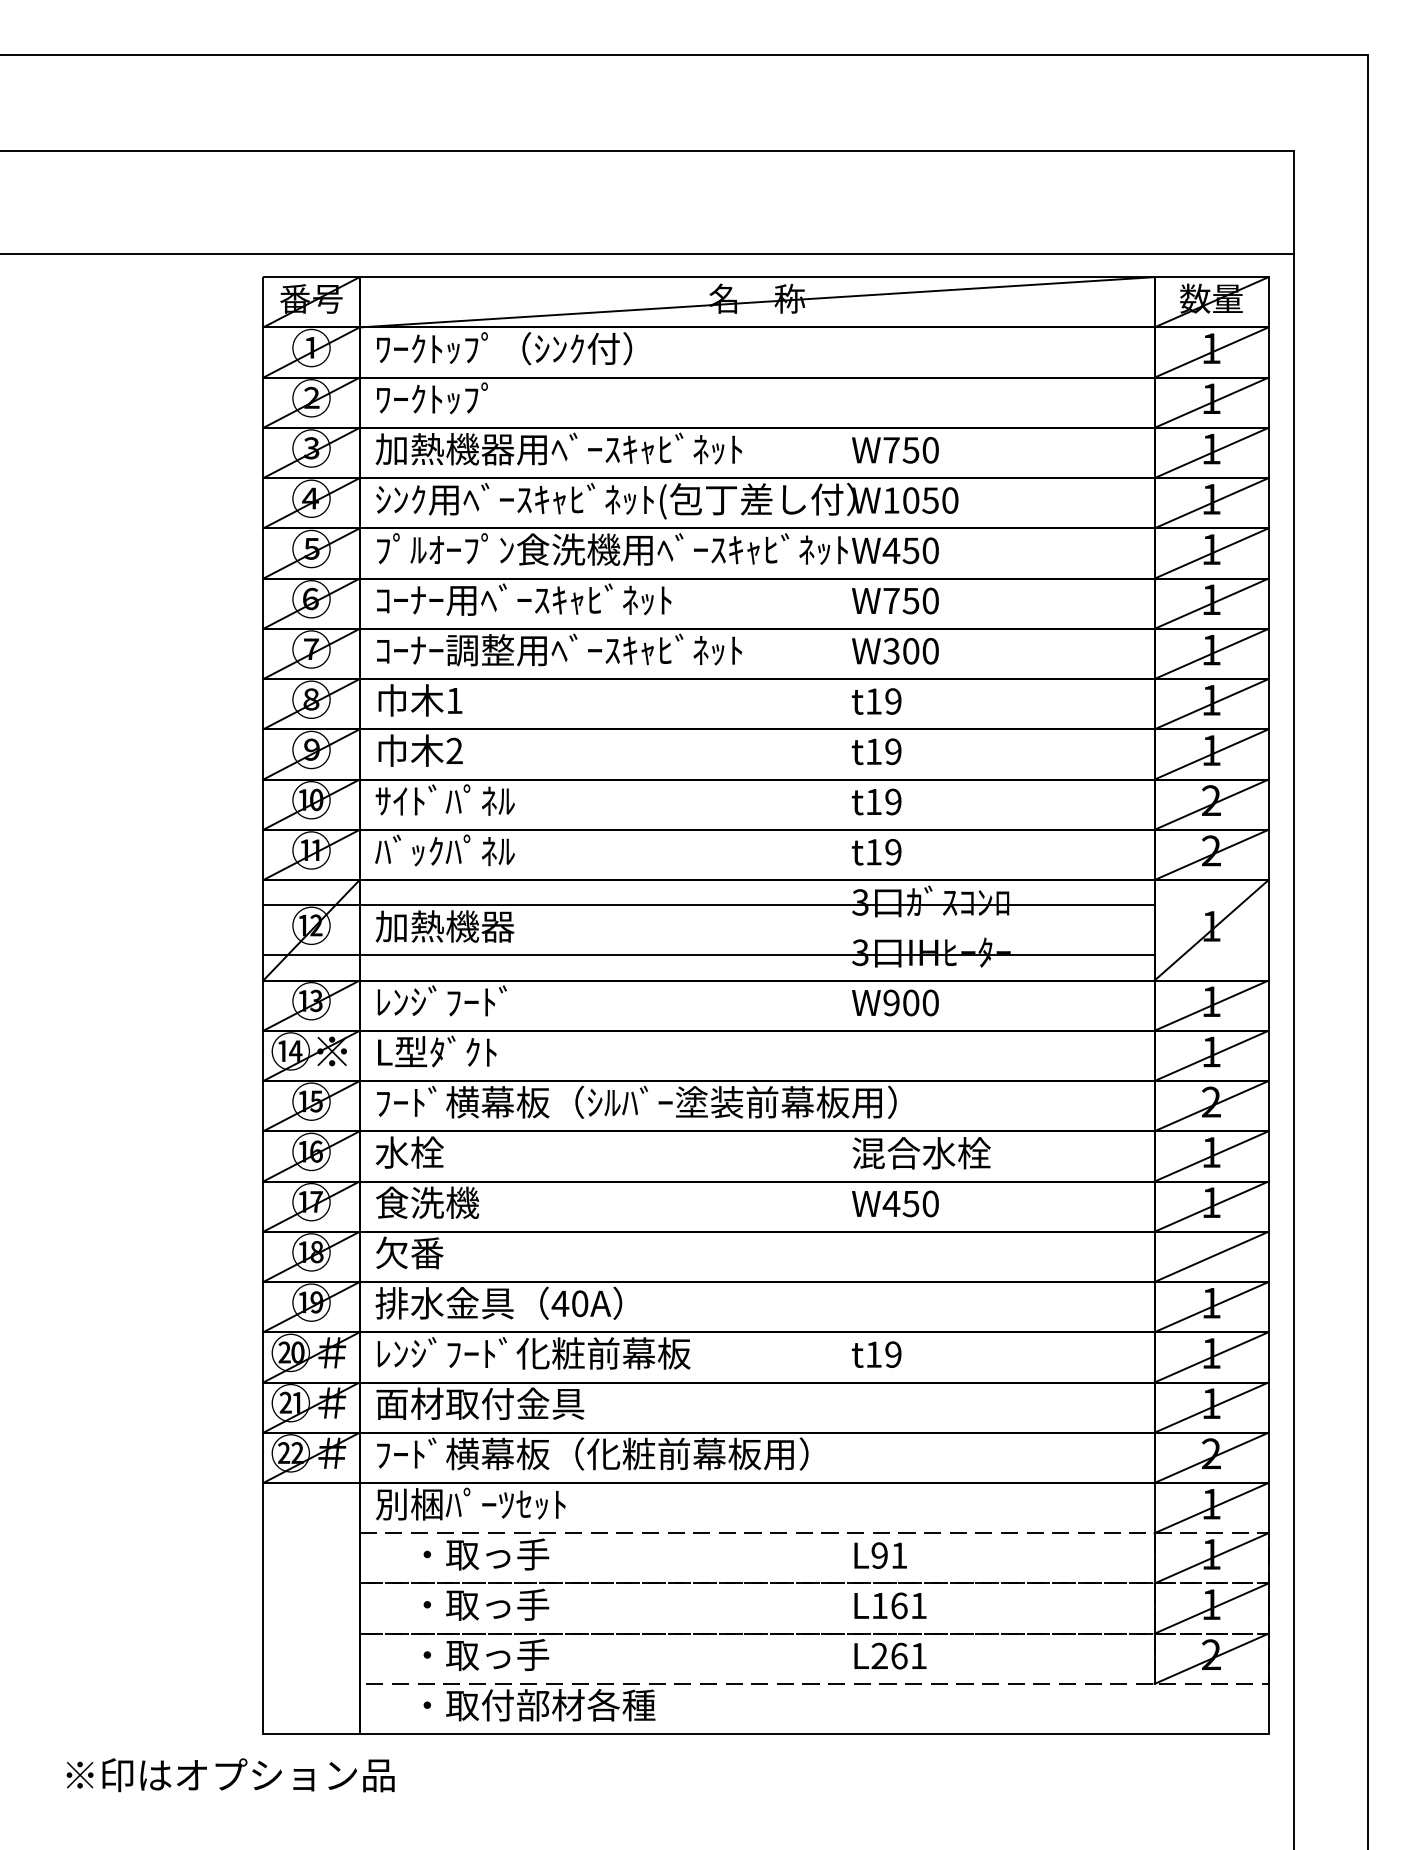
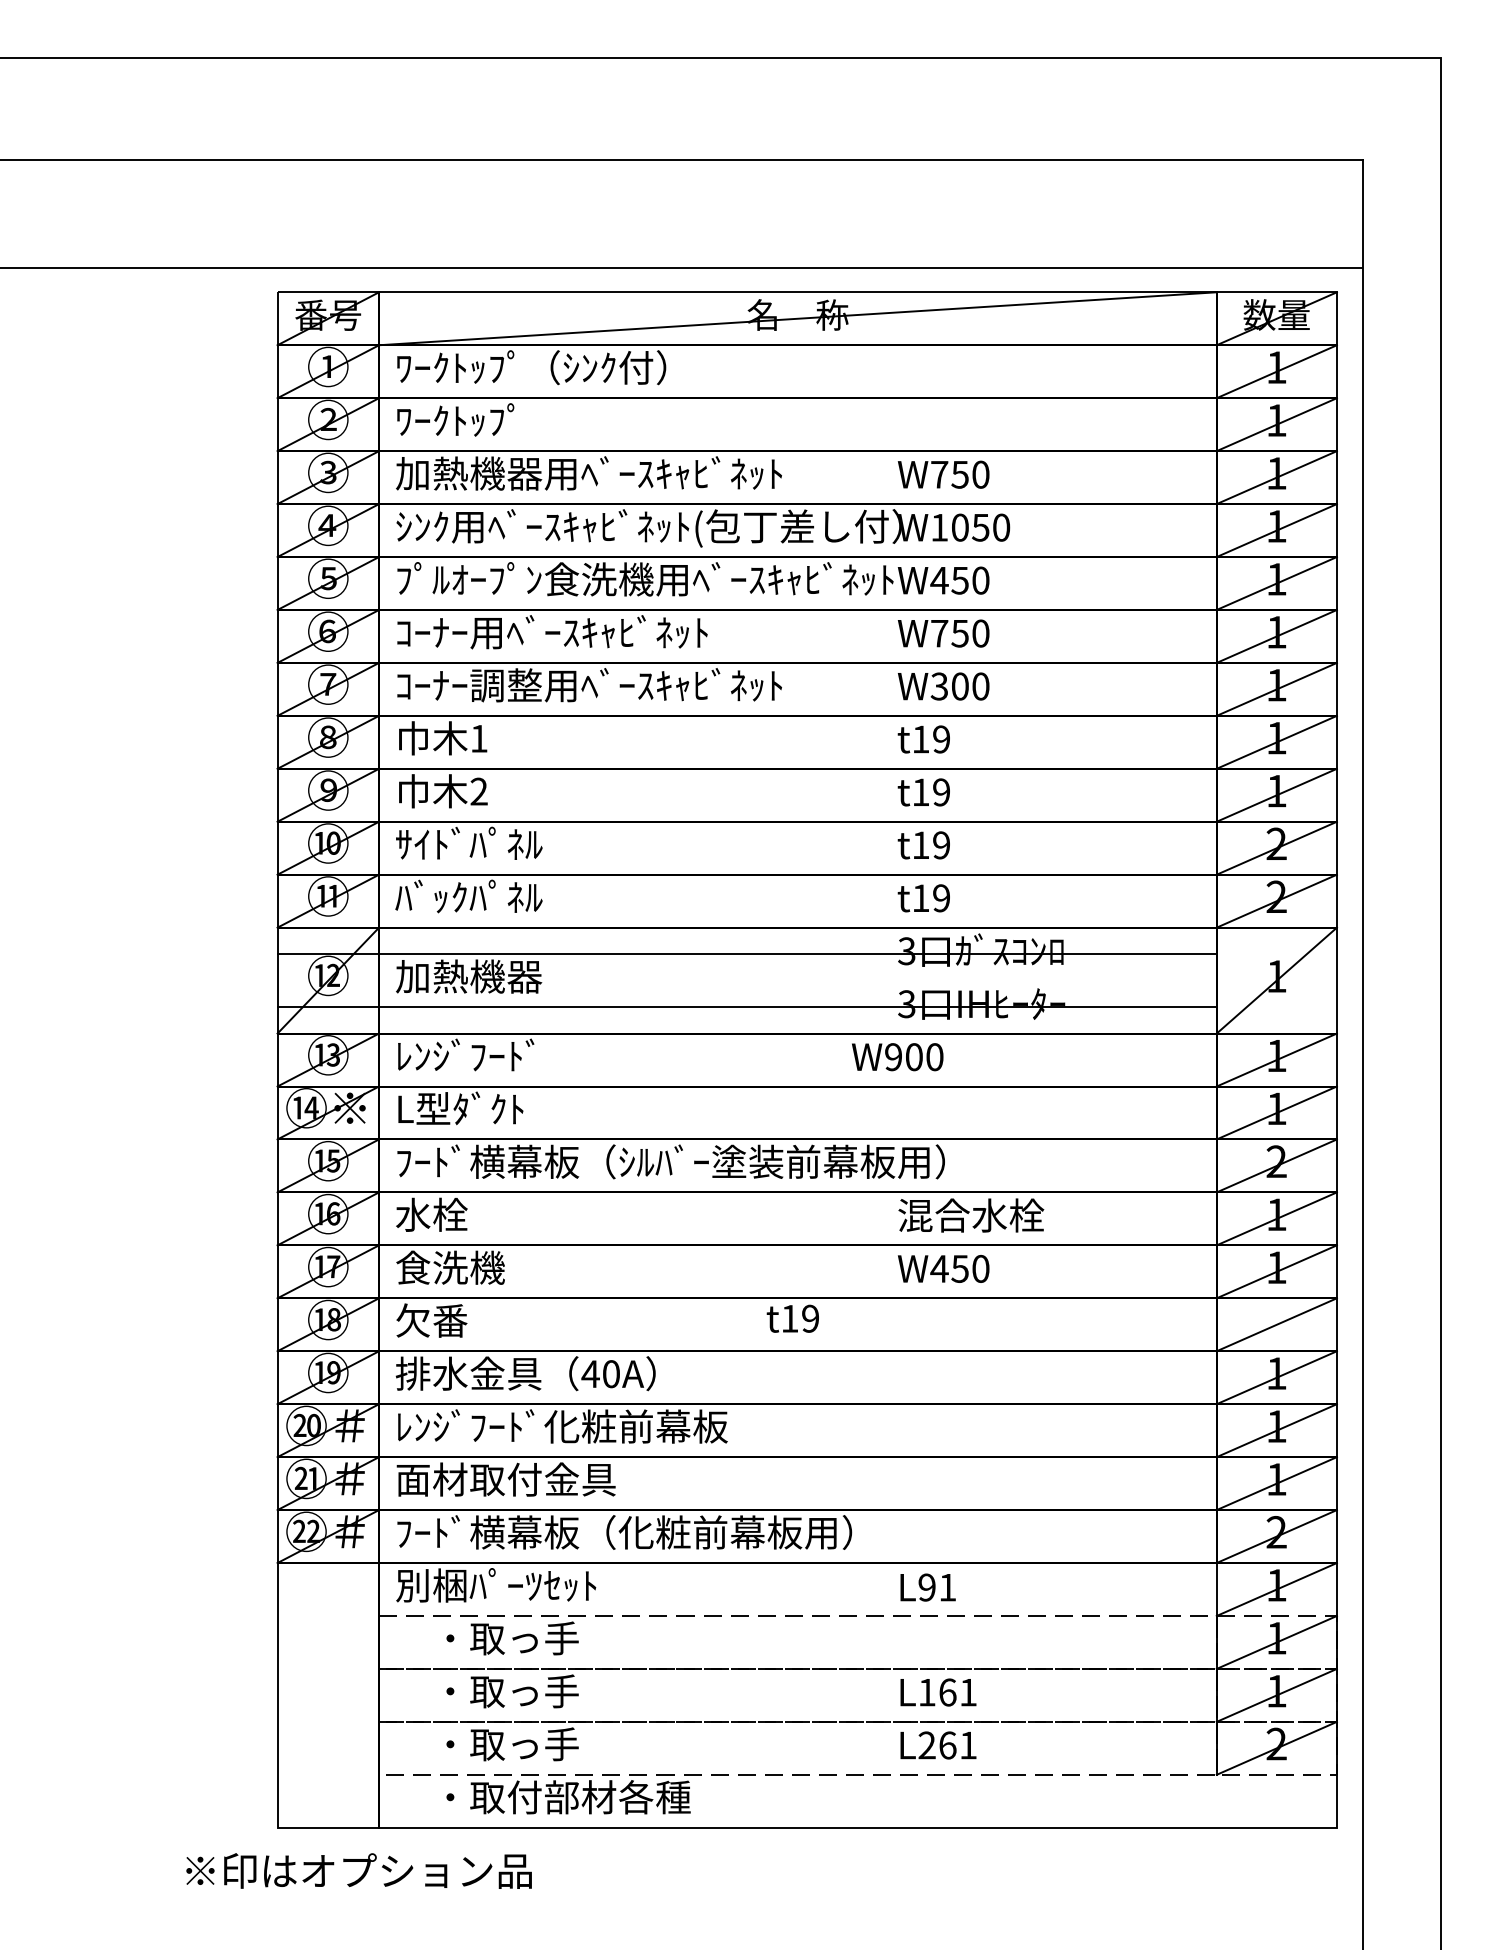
text: (895, 1003) -> (897, 1057), moved
text: (876, 1354) -> (792, 1318), moved
text: (880, 1555) -> (927, 1587), moved
text: (230, 1774) -> (358, 1870), moved

